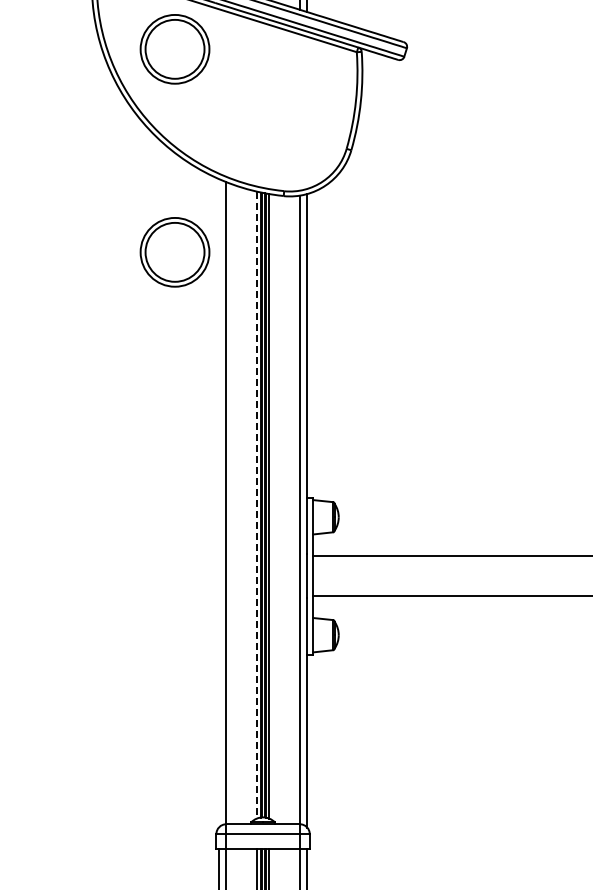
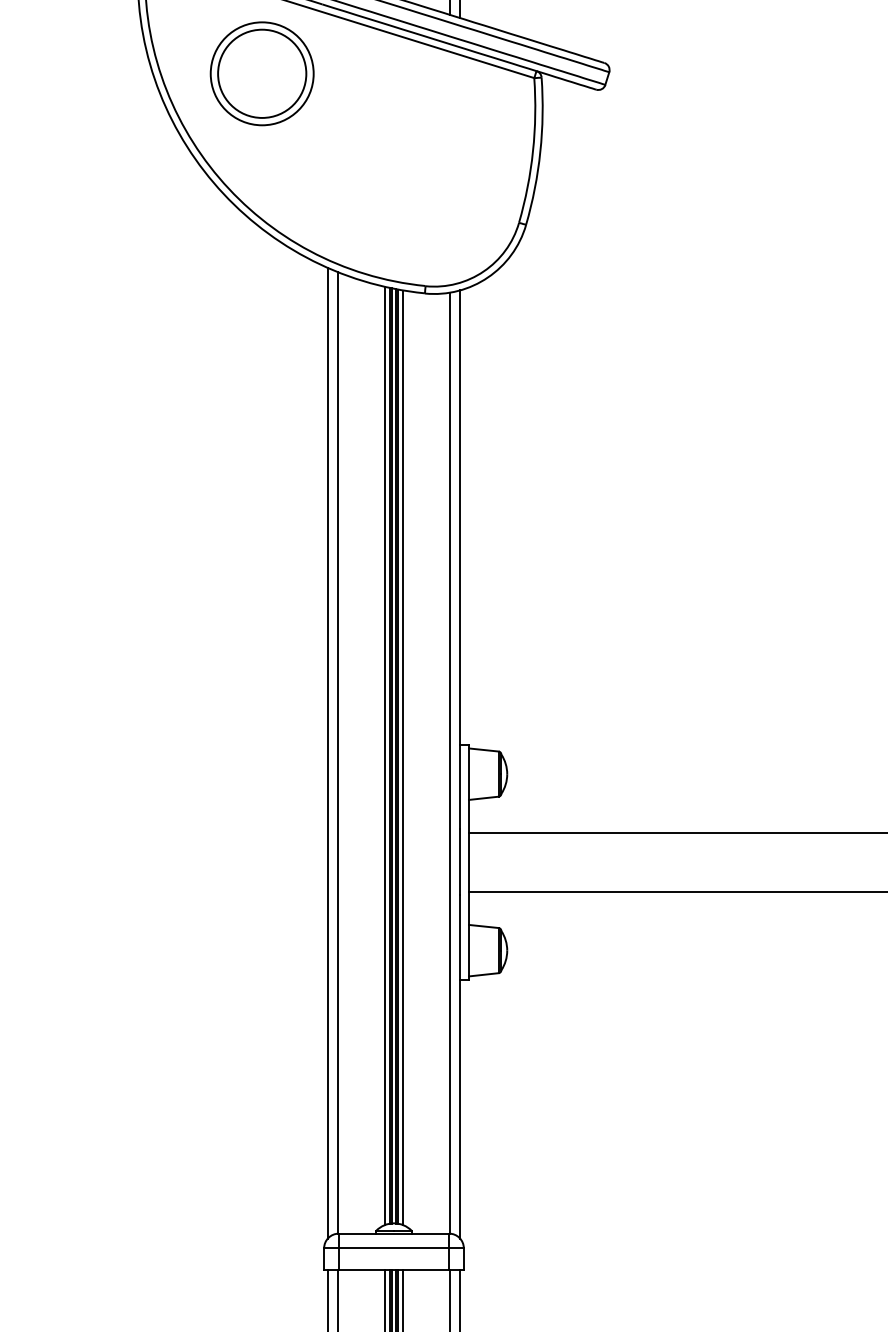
part: (174, 252) -> (261, 377), removed
line: (218, 503) -> (327, 753), added
line: (256, 505) -> (384, 756), dashed -> solid

